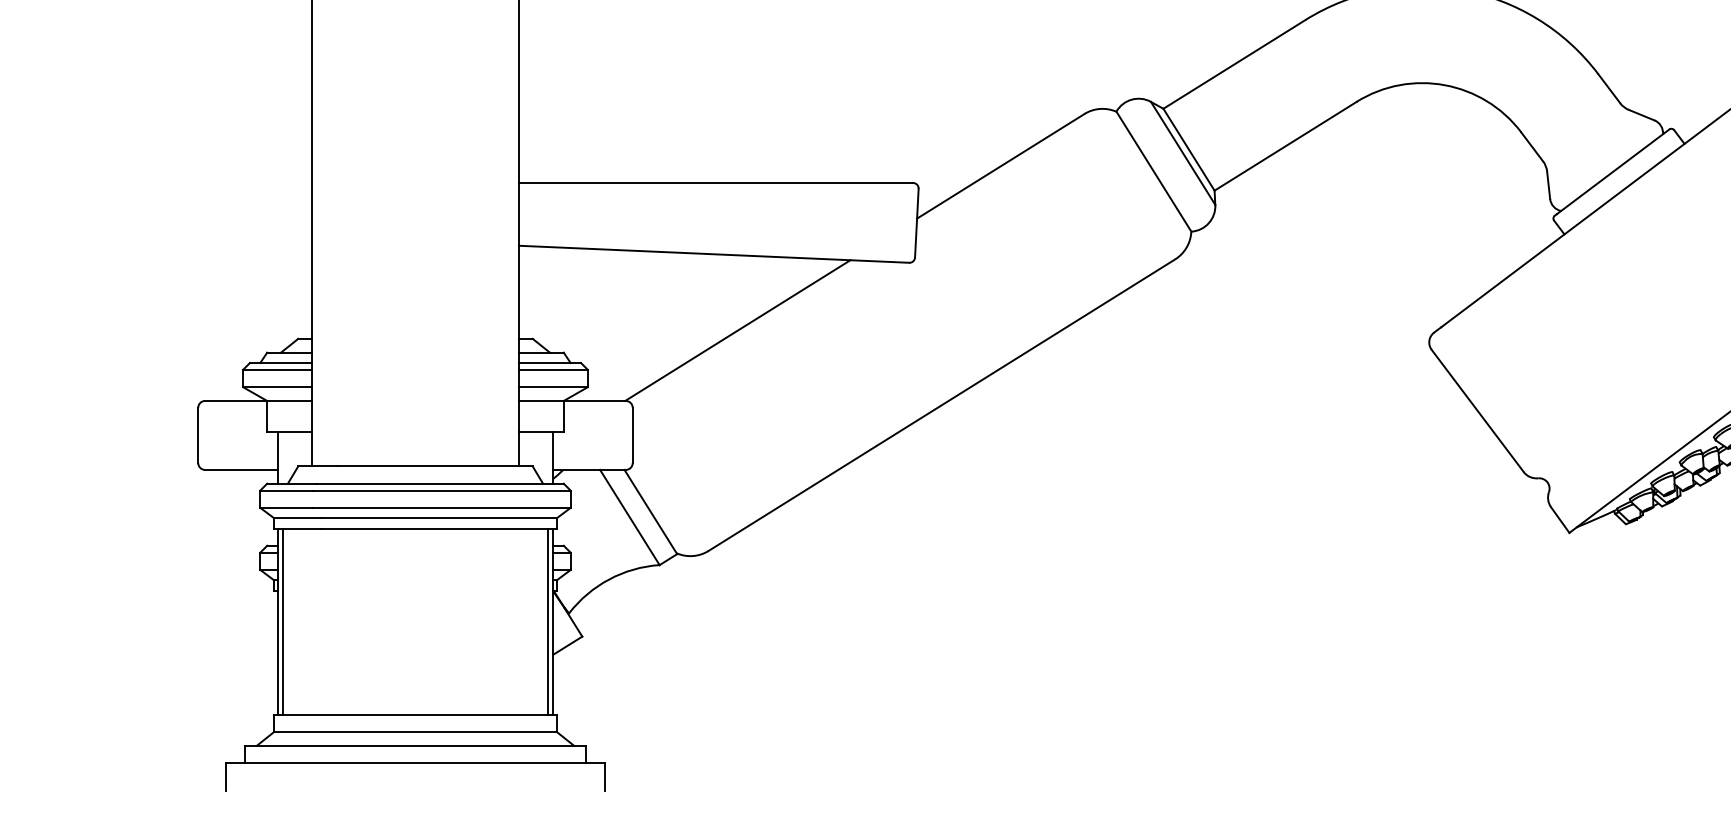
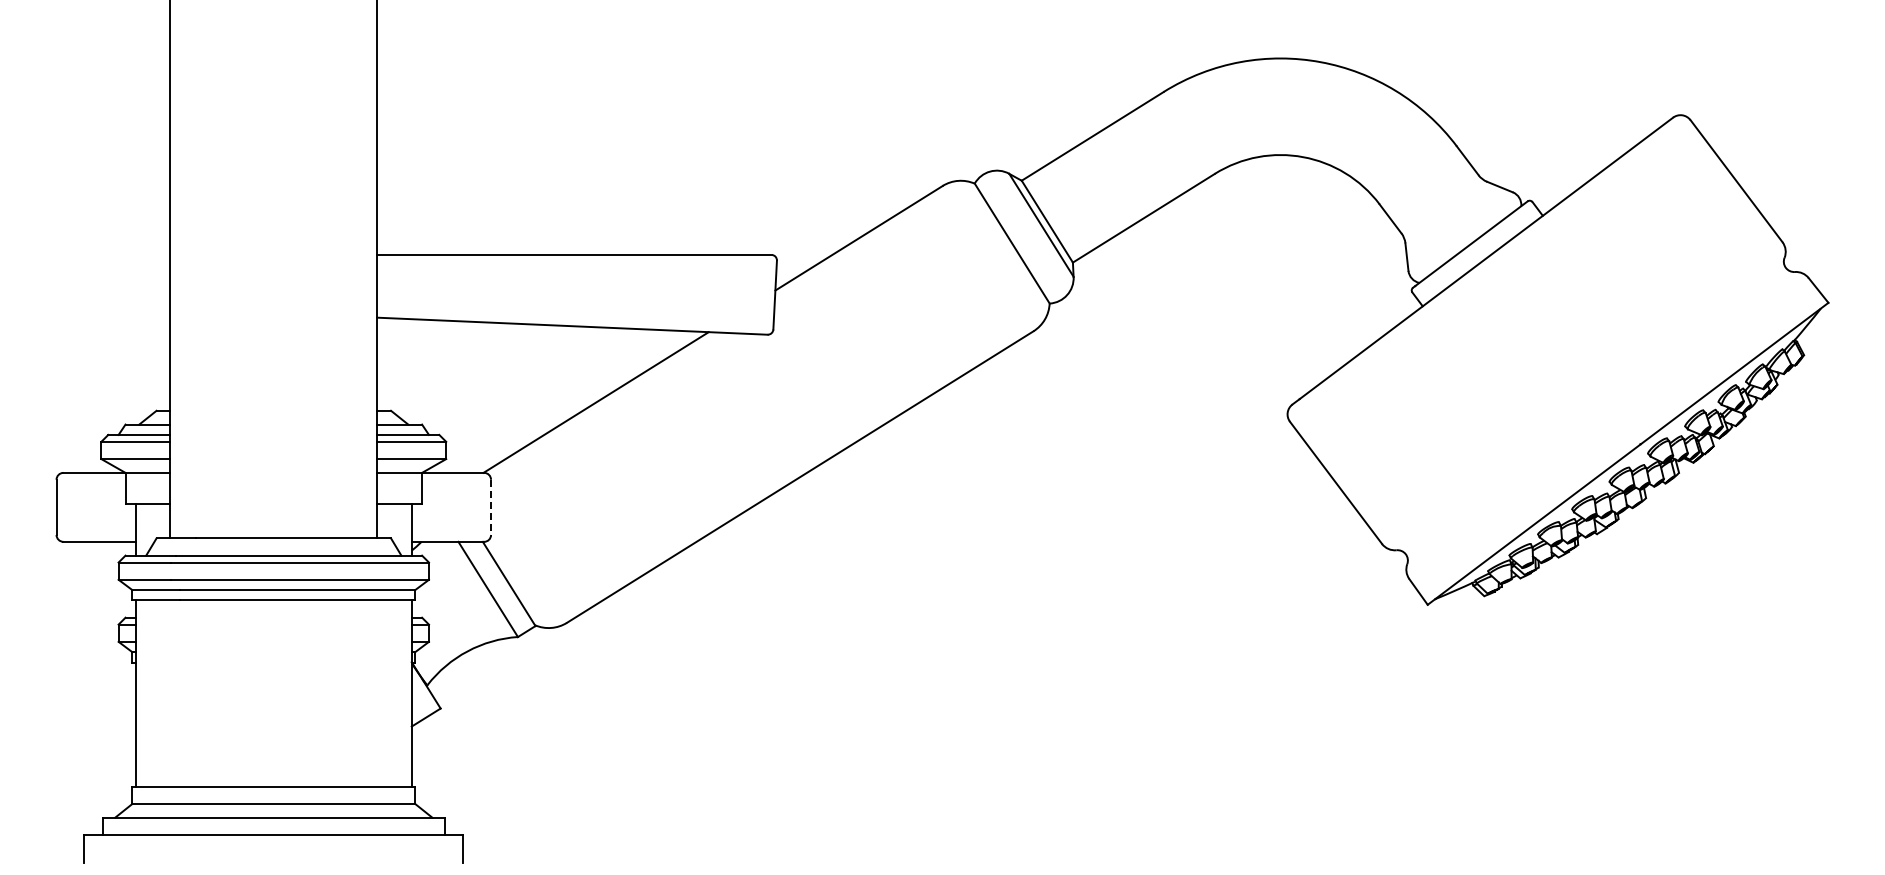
line: (633, 435) -> (491, 507), solid -> dashed
line: (283, 621) -> (141, 693), removed
line: (548, 621) -> (406, 693), removed

